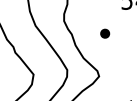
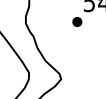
part: (105, 33) -> (77, 21), moved

